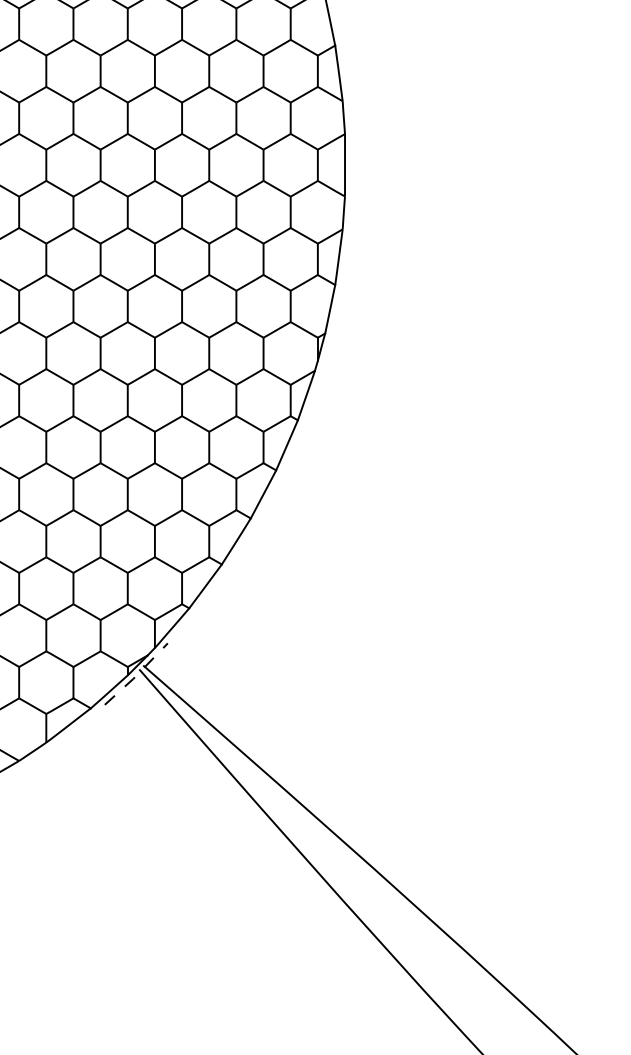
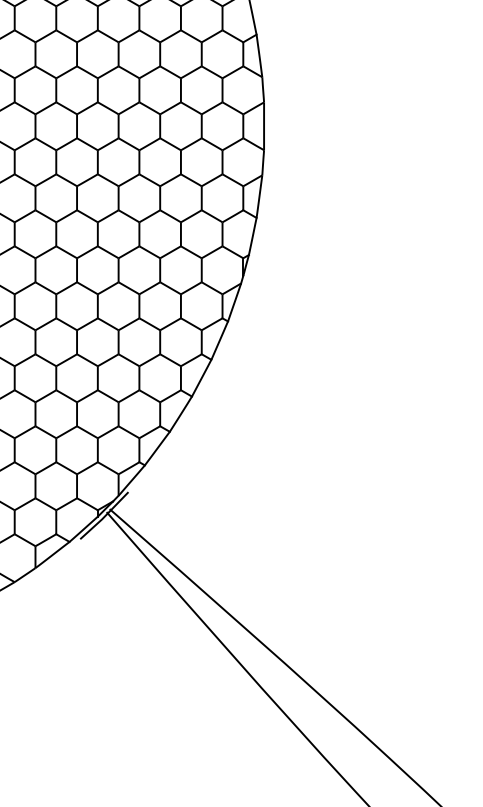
line: (136, 675) -> (104, 516), dashed -> solid

